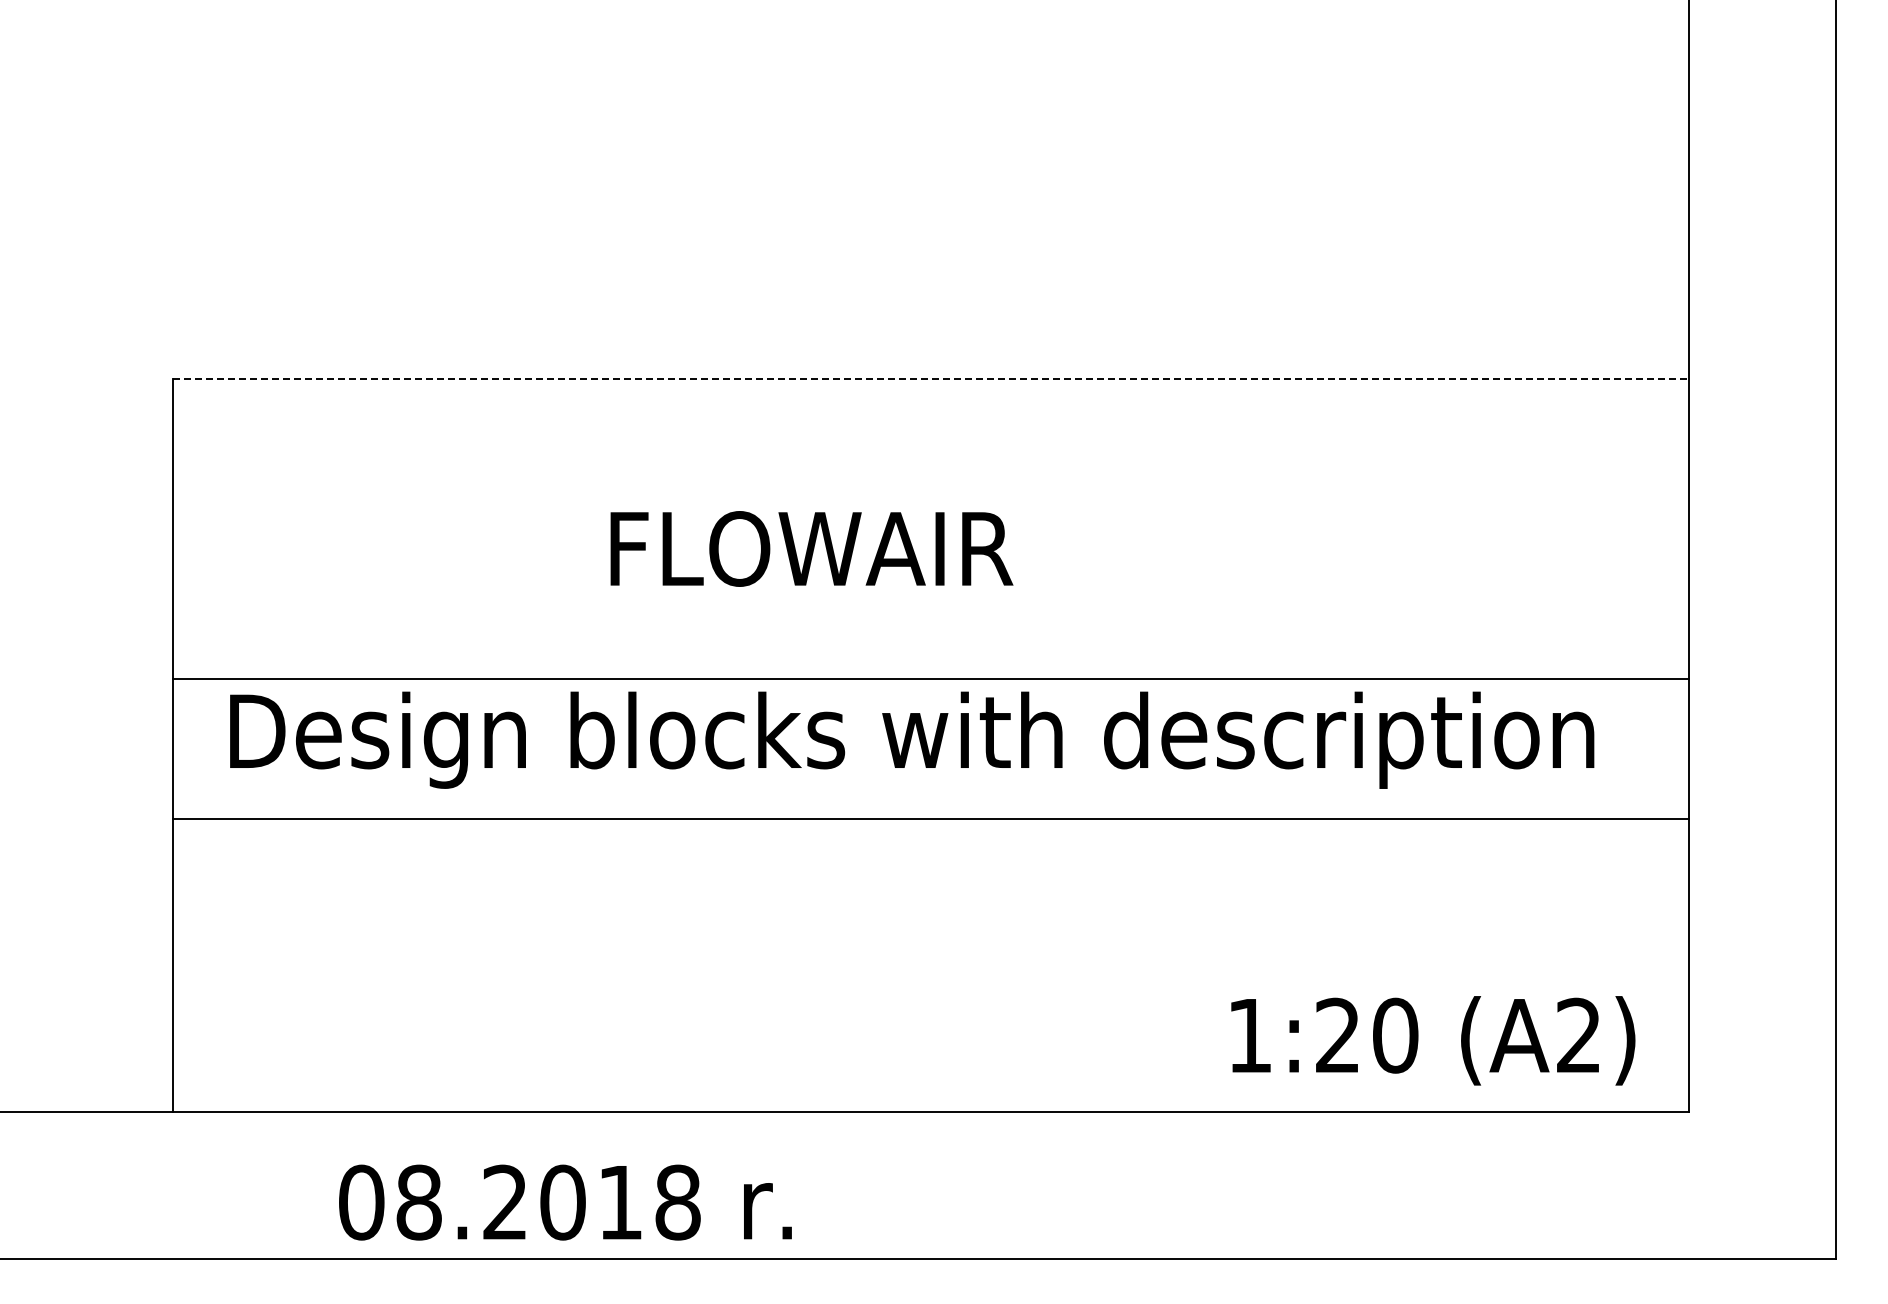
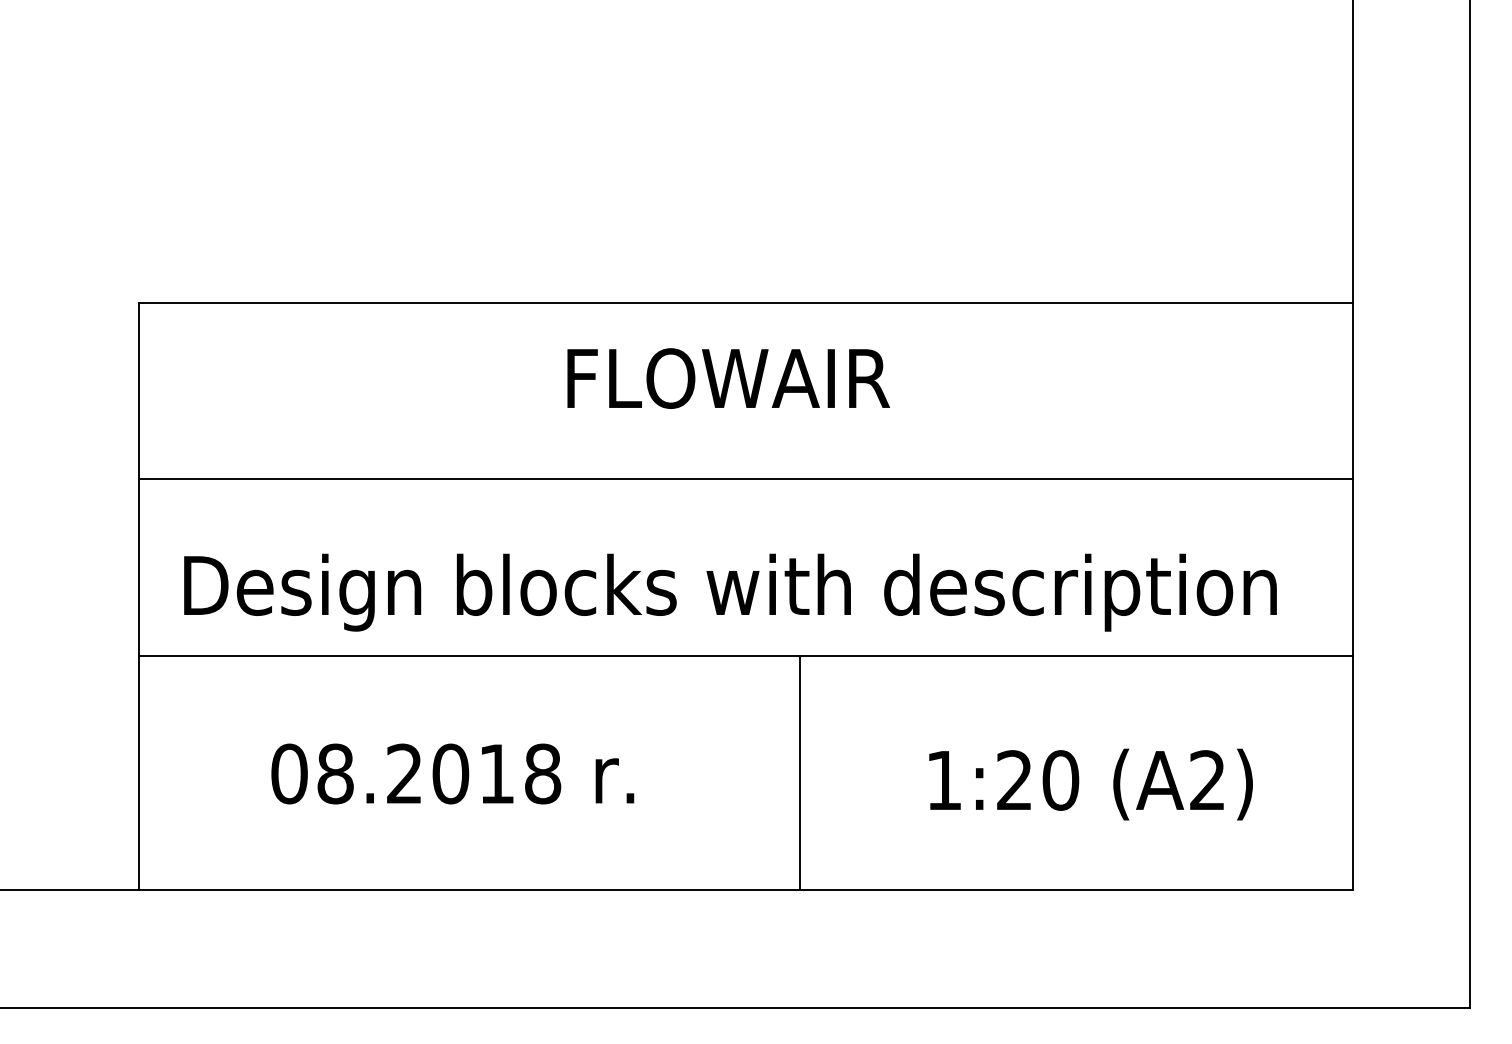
line: (931, 378) -> (745, 302), dashed -> solid
text: (811, 548) -> (728, 378), moved
line: (931, 678) -> (745, 479), moved
line: (998, 964) -> (799, 772), added
text: (1433, 1040) -> (1091, 784), moved
text: (565, 1202) -> (452, 773), moved

